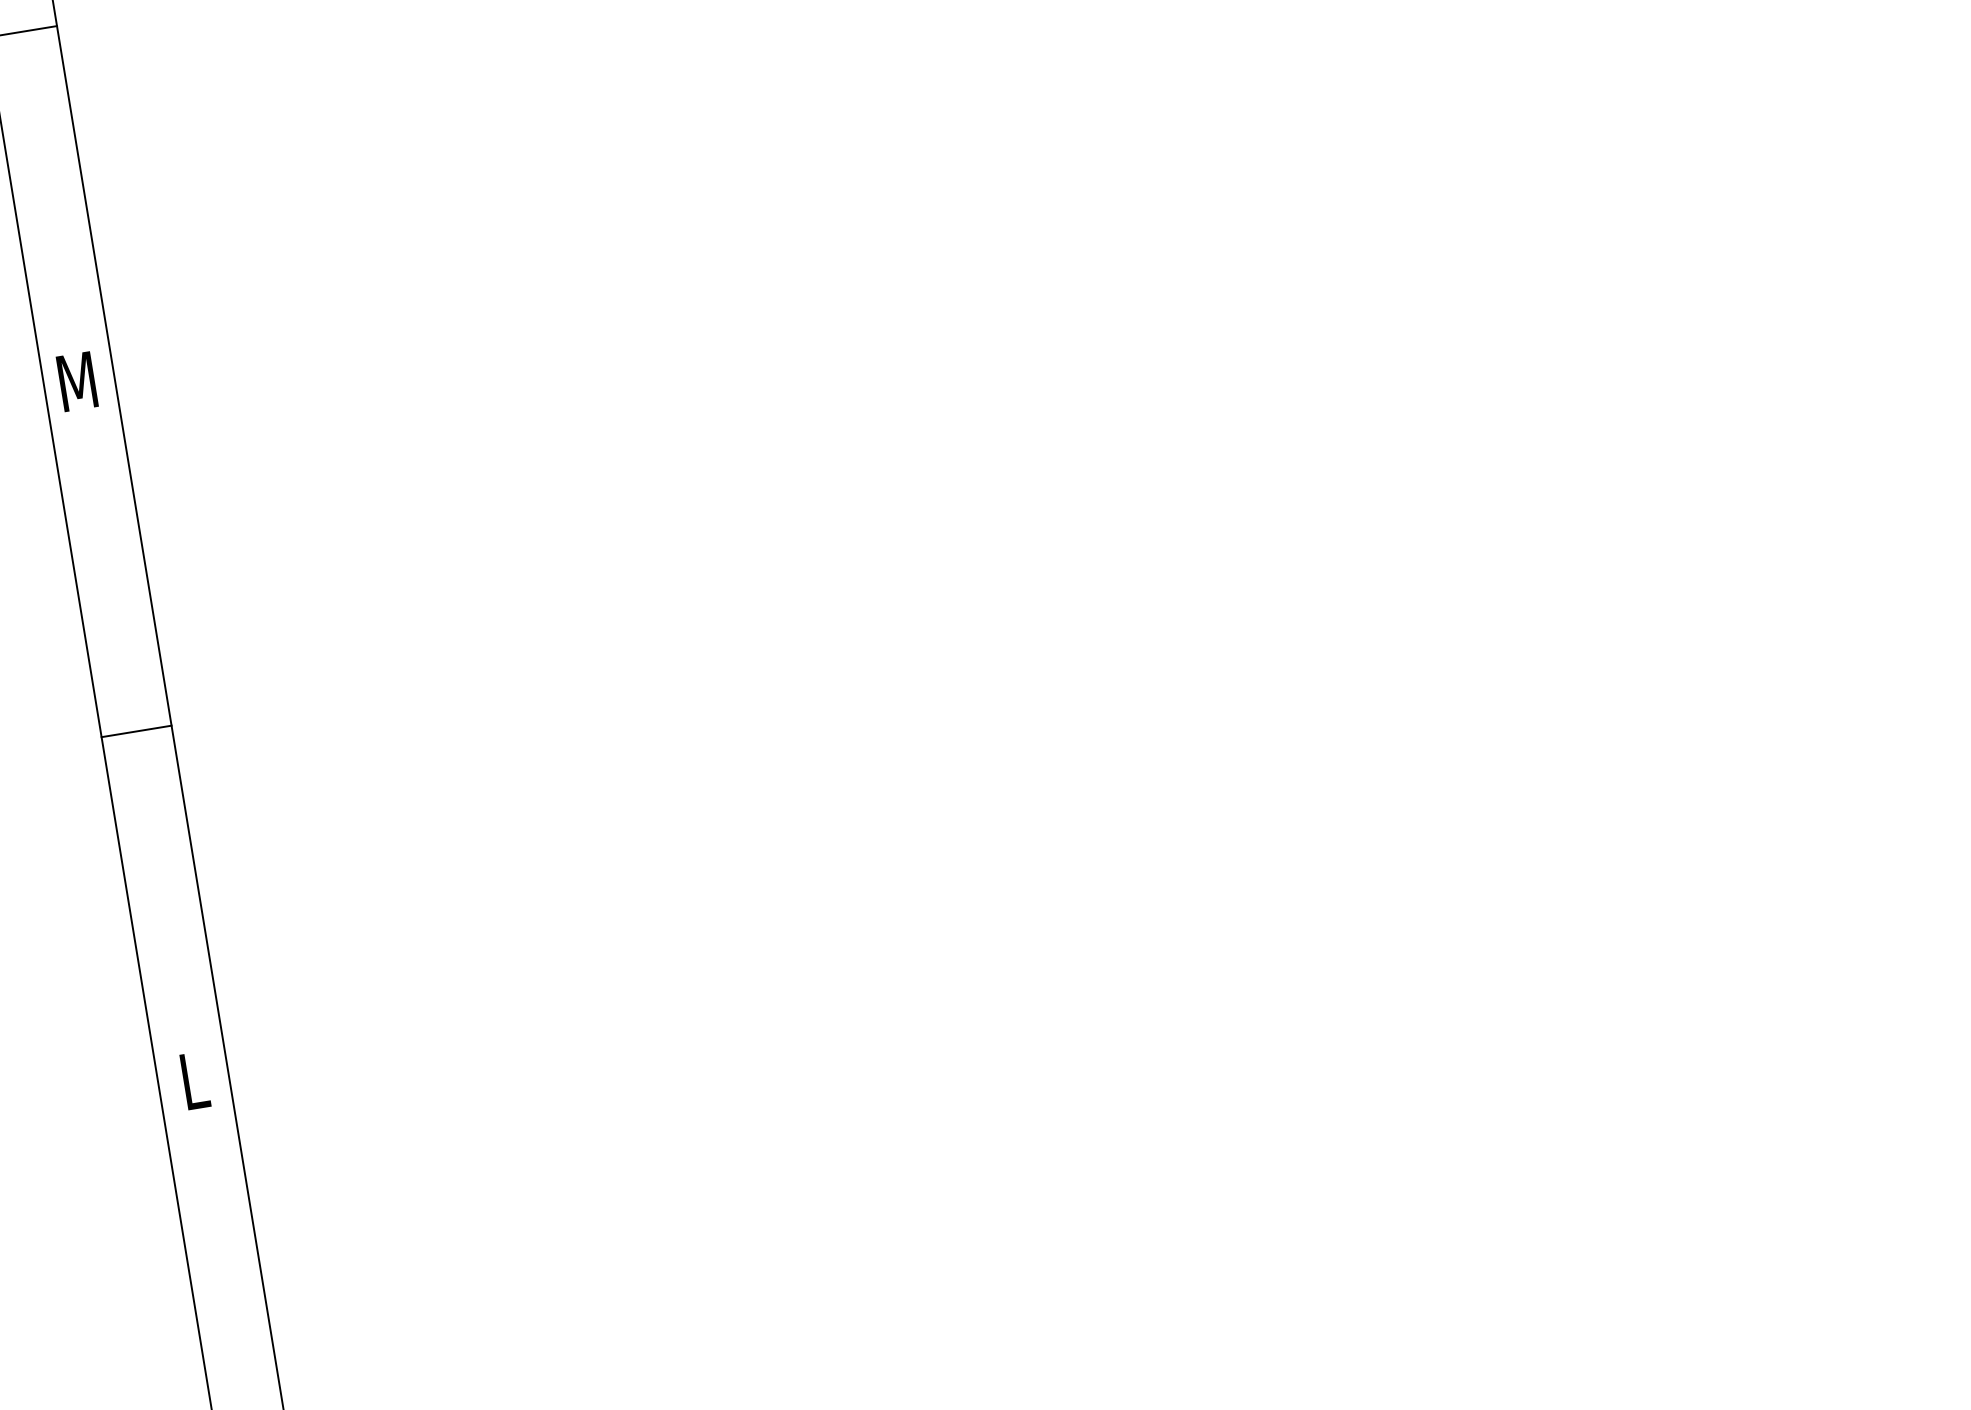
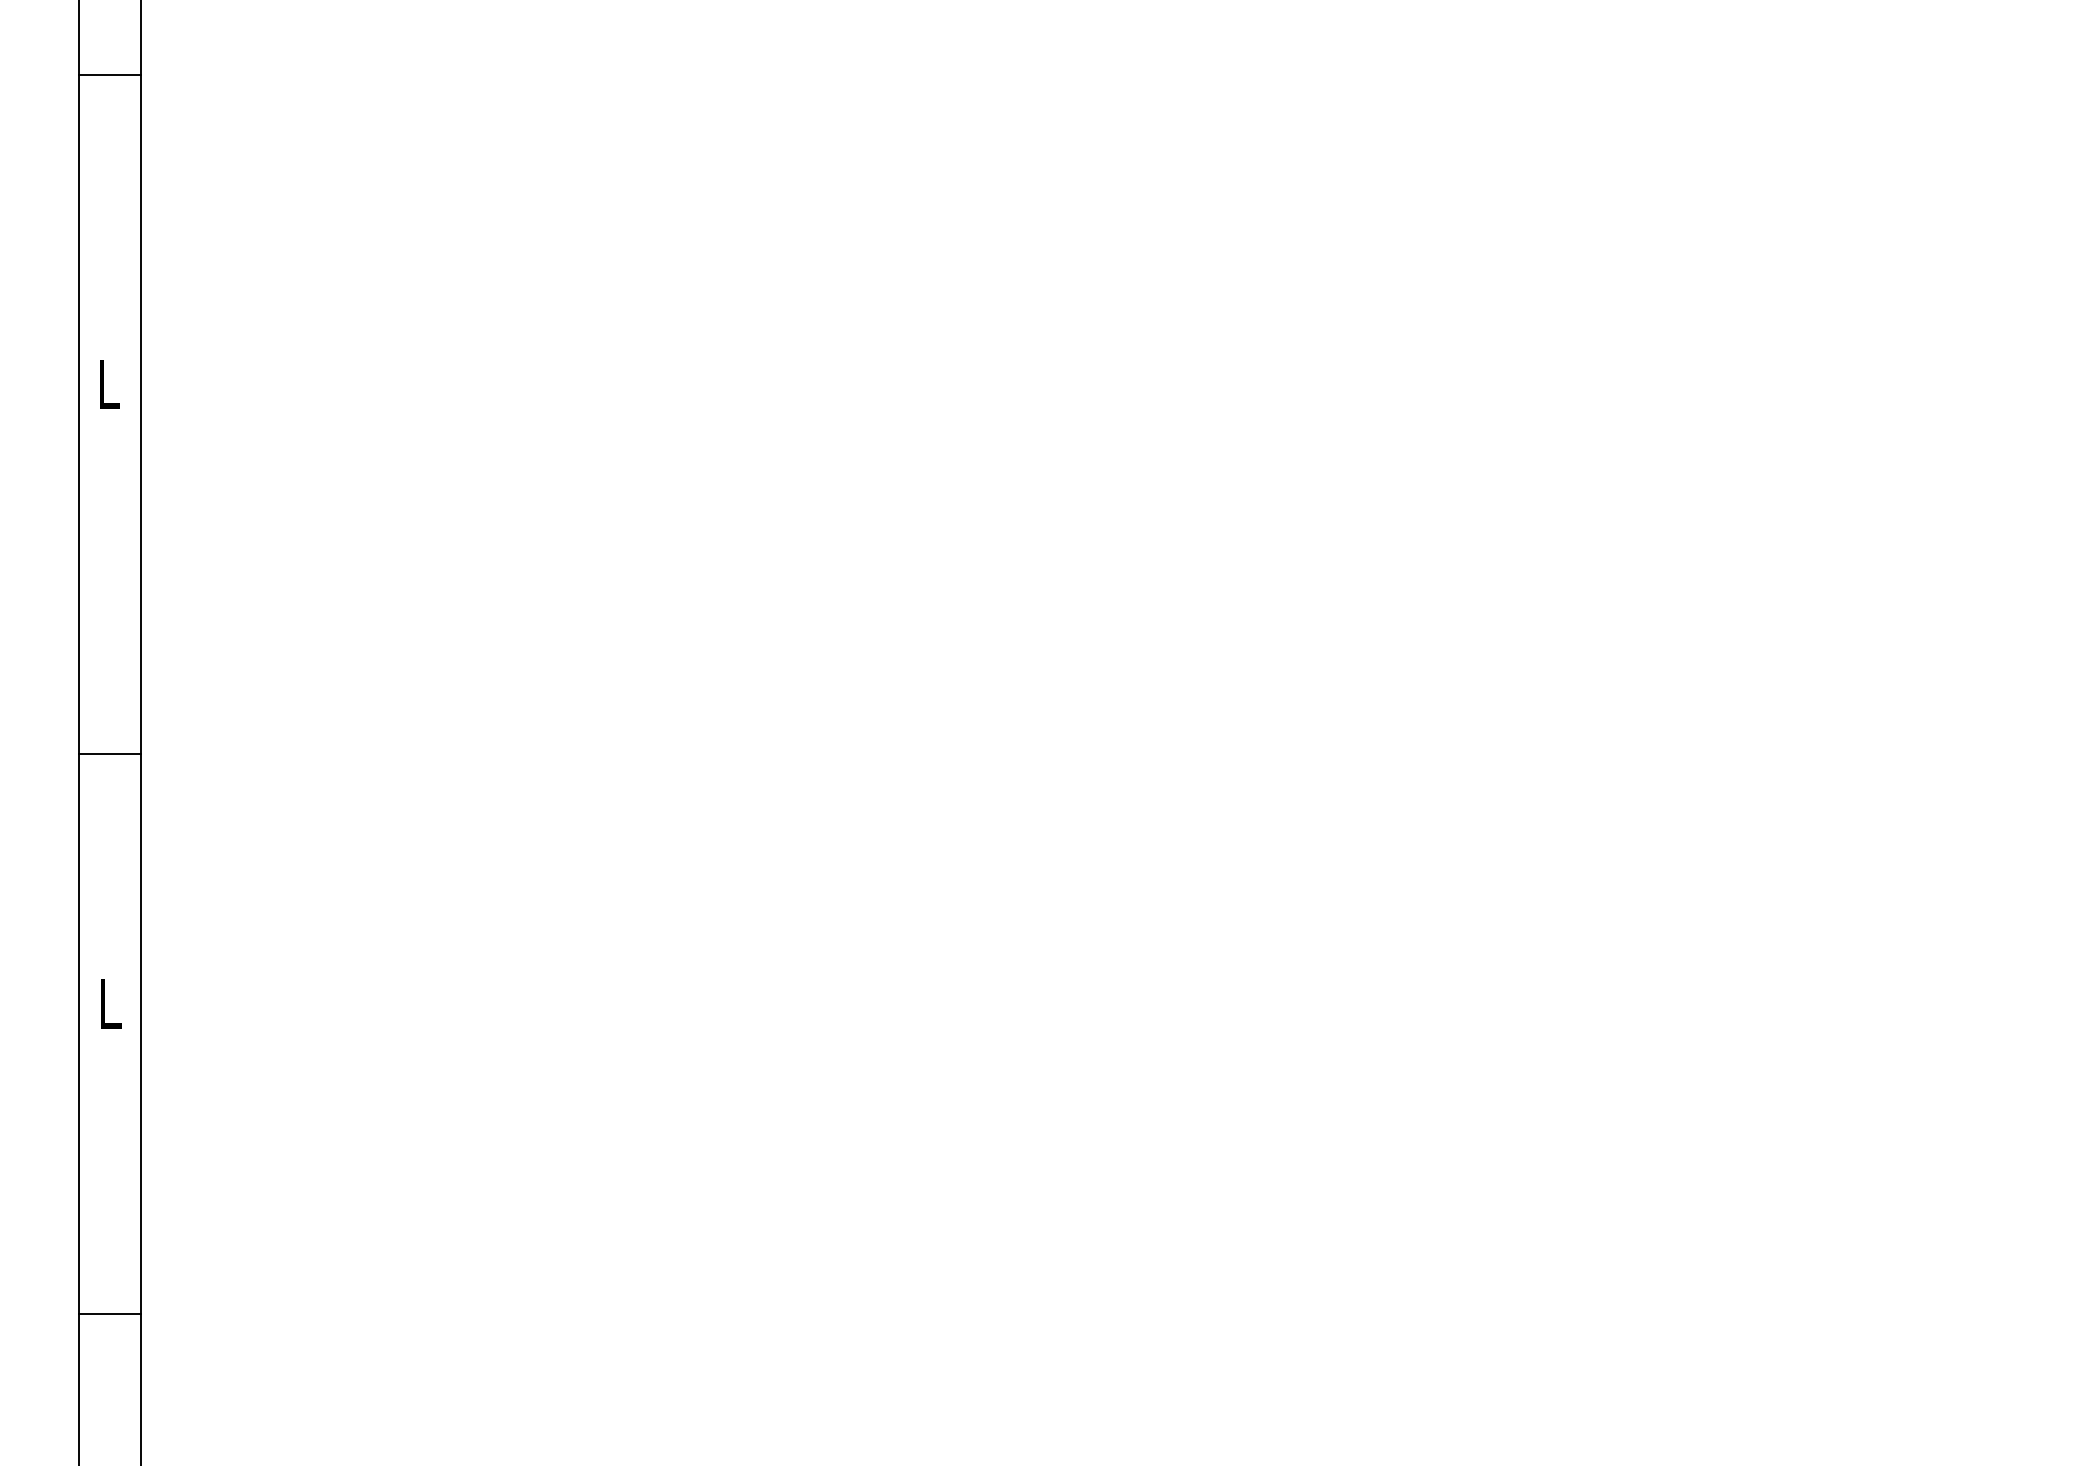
text: (76, 380) -> (107, 383), M -> L
line: (136, 731) -> (109, 754), moved

